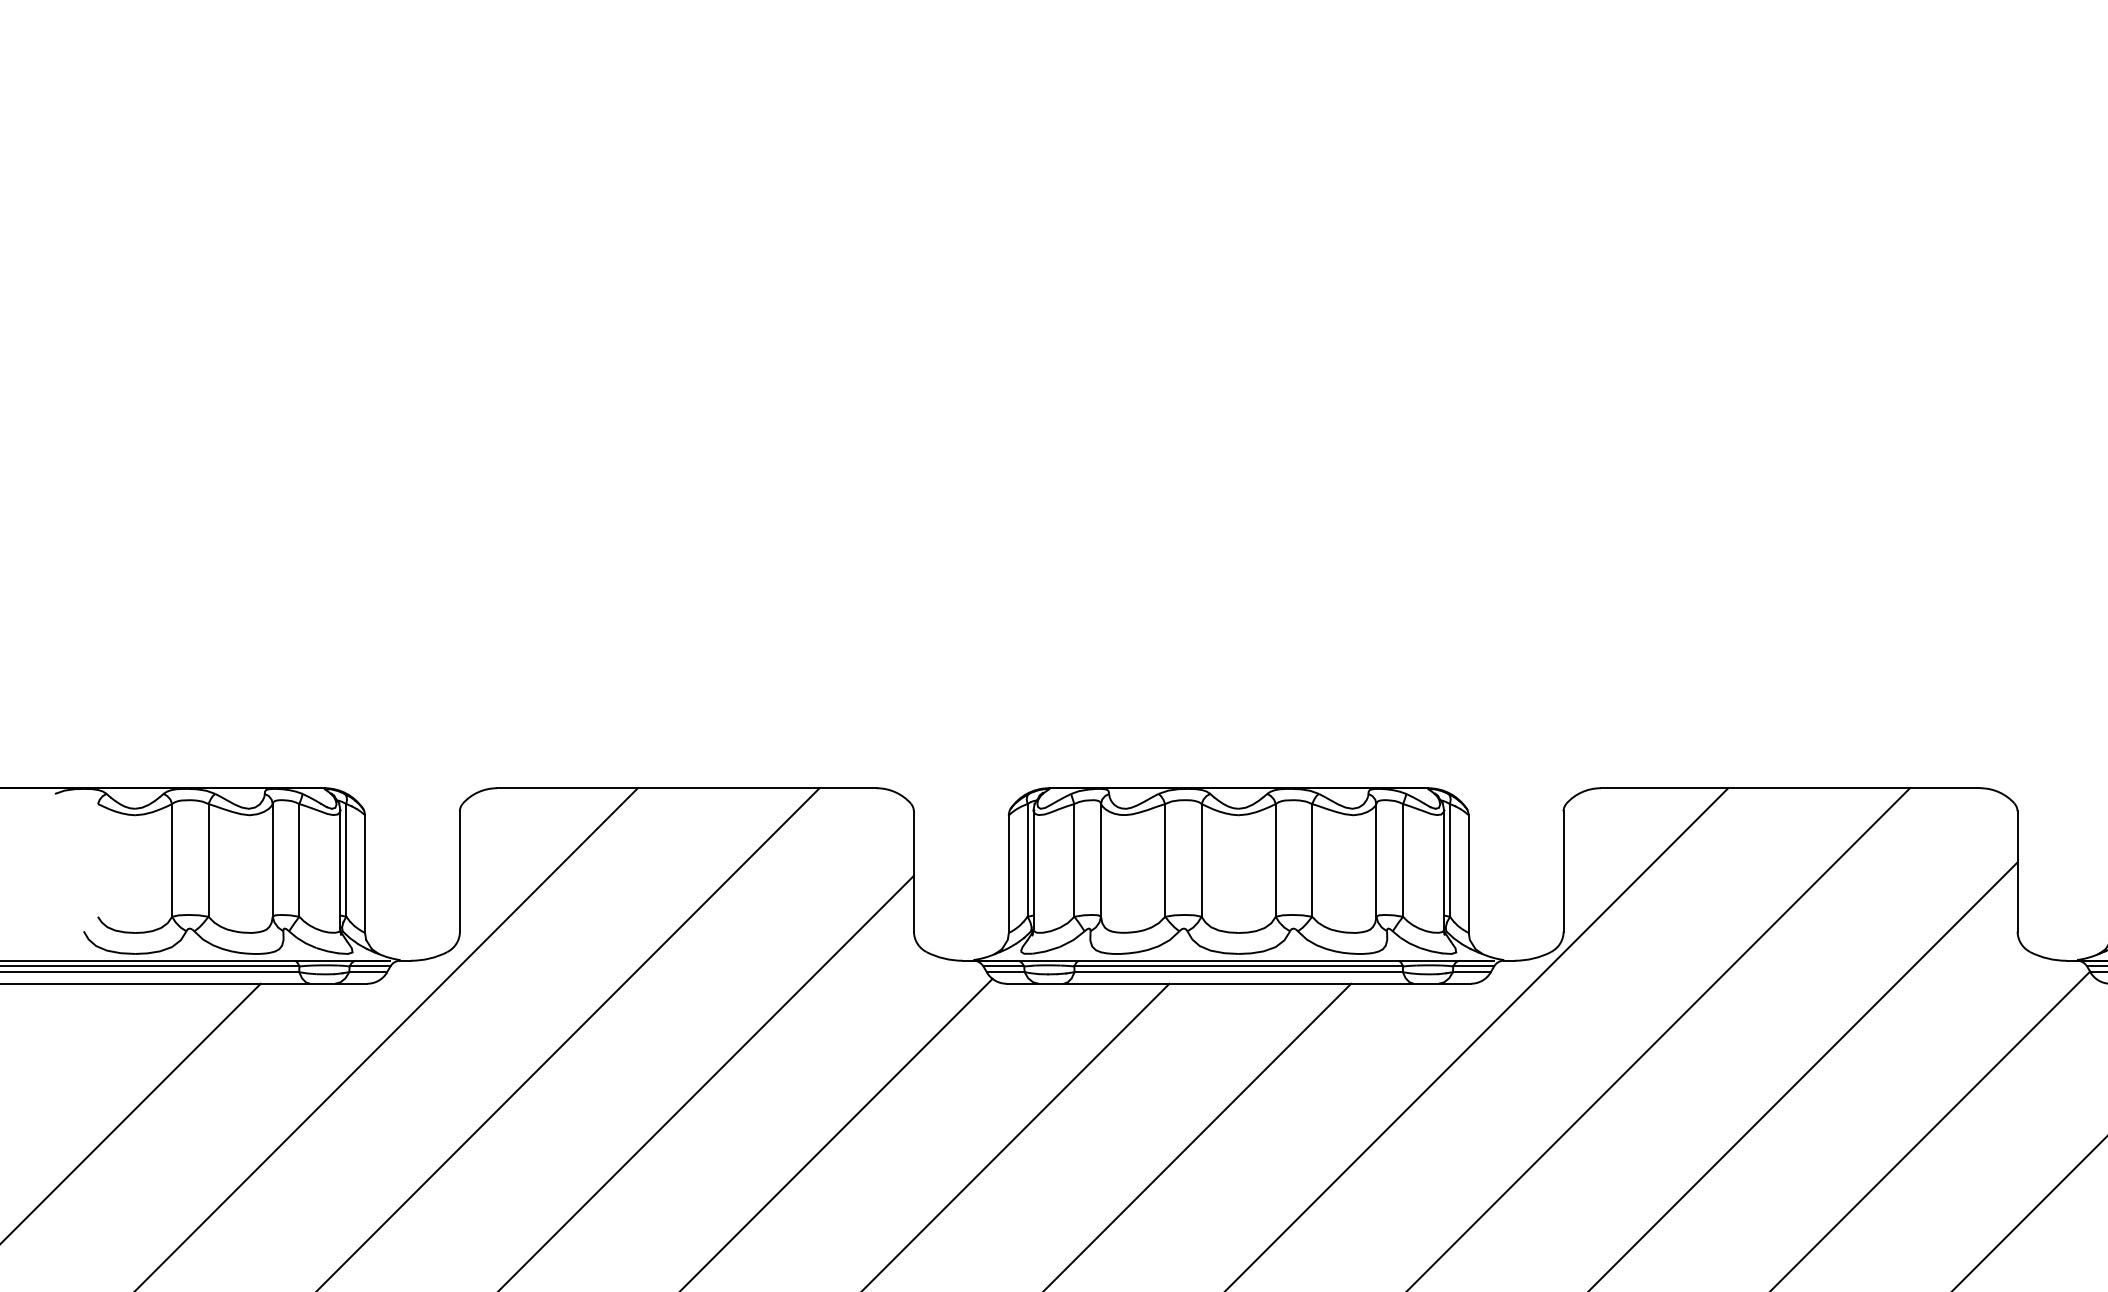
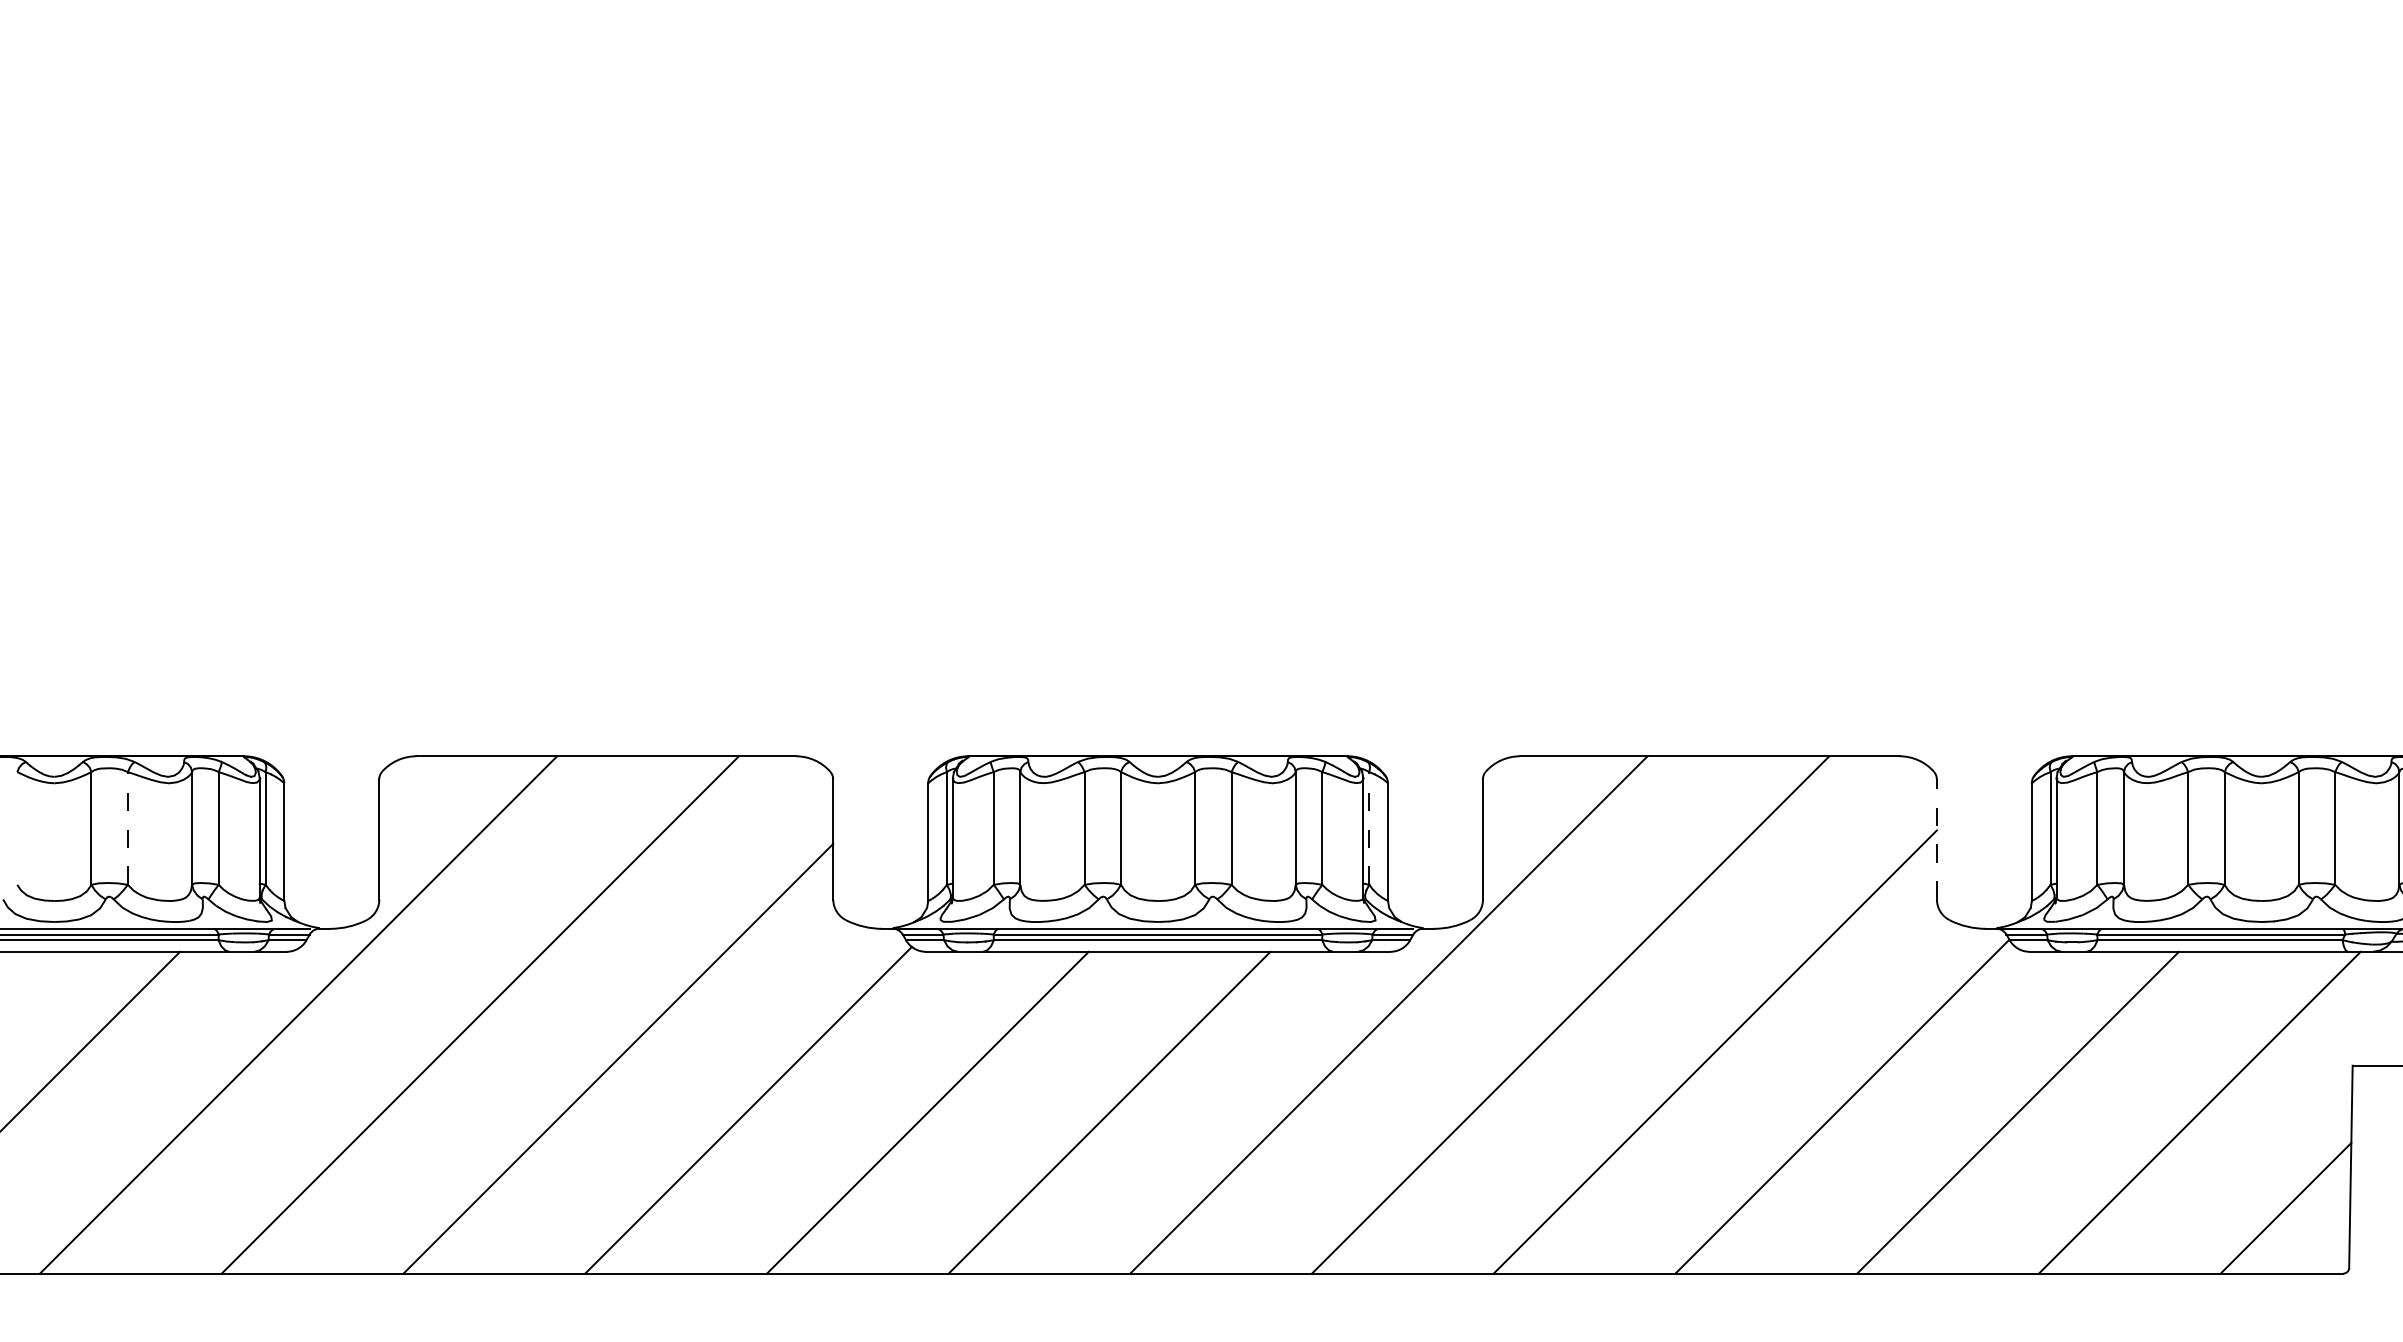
line: (208, 859) -> (127, 827), solid -> dashed
line: (1450, 859) -> (1369, 827), solid -> dashed
line: (2017, 871) -> (1936, 839), solid -> dashed

